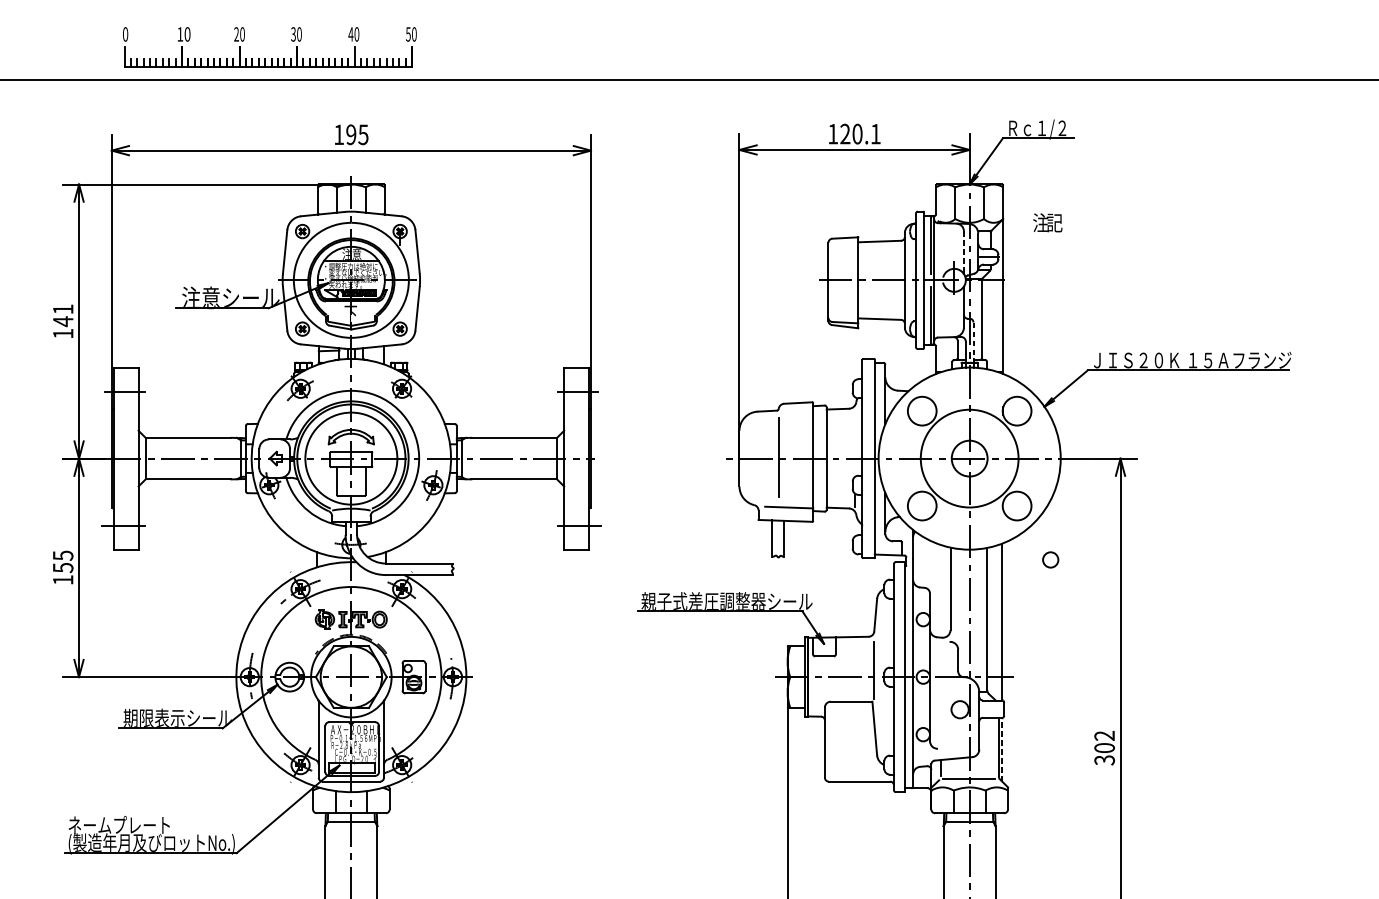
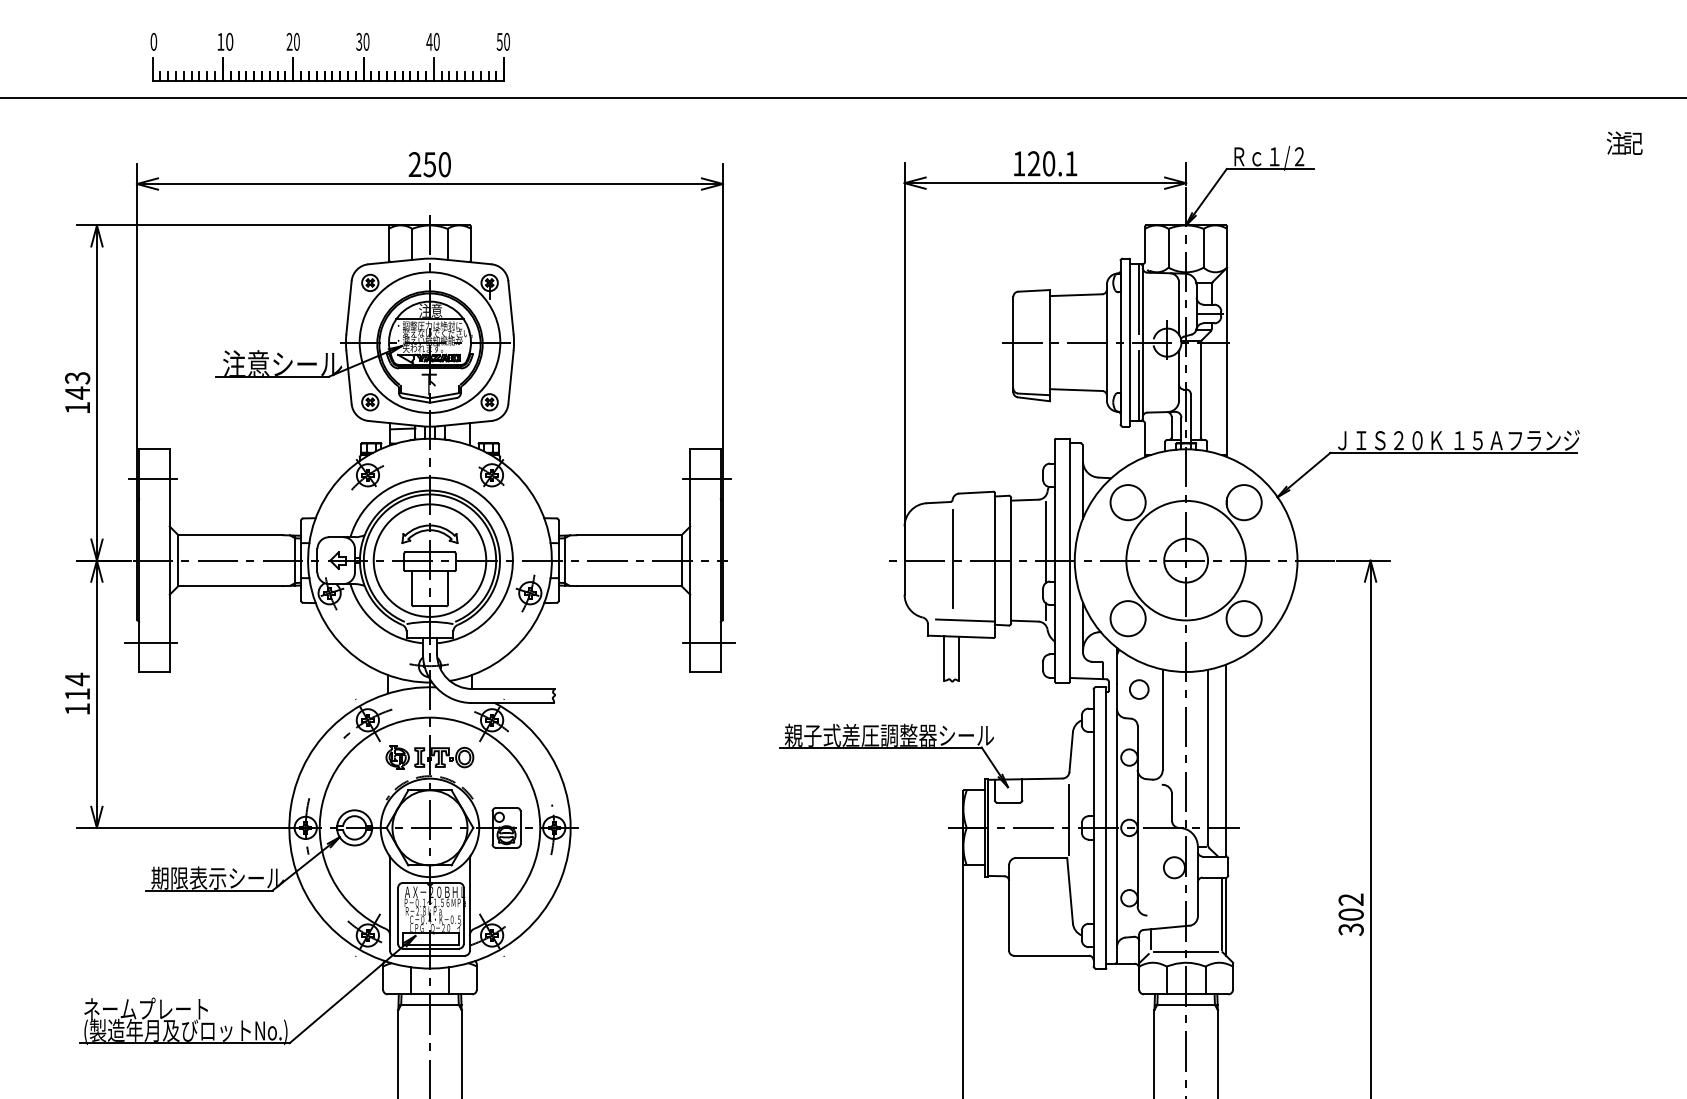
text: (350, 134) -> (429, 164), 195 -> 250
text: (1047, 222) -> (1624, 142), moved
line: (964, 251) -> (1179, 307), dashed -> solid
text: (63, 309) -> (77, 378), 141 -> 143
line: (973, 342) -> (1190, 418), dashed -> solid
line: (854, 443) -> (1045, 542), added
circle: (1050, 559) -> (1139, 689), moved
text: (63, 561) -> (77, 686), 155 -> 114
line: (1002, 750) -> (1226, 917), dashed -> solid

